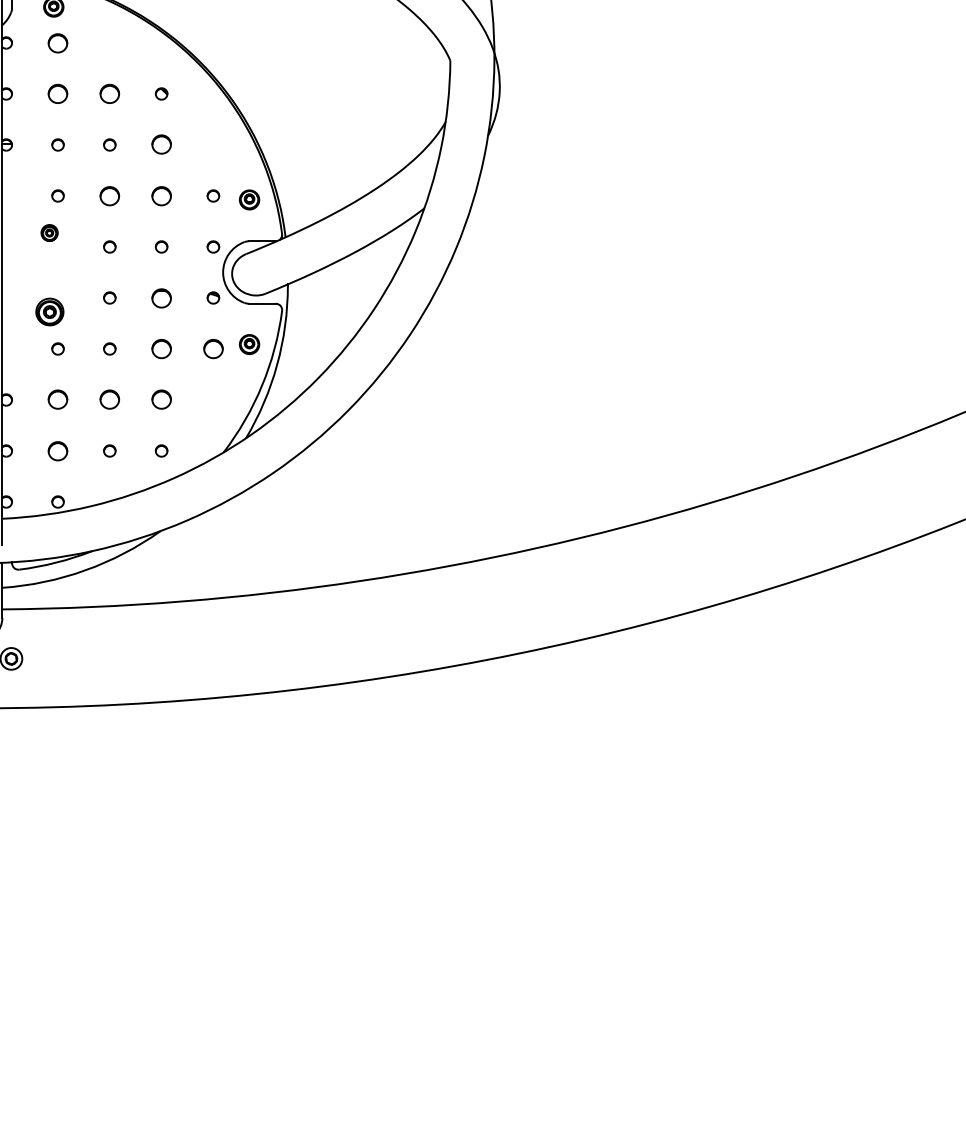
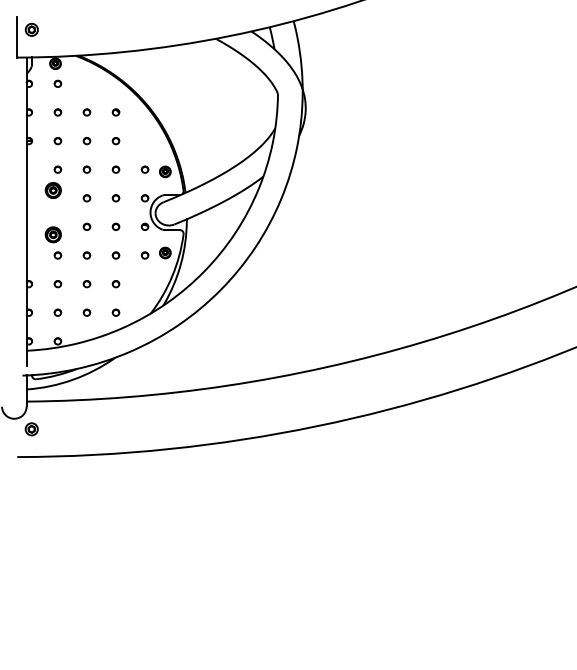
part: (57, 42) -> (57, 83), size x0.62
part: (57, 94) -> (57, 112), size x0.62
part: (108, 94) -> (86, 112), size x0.62
part: (160, 145) -> (115, 141), size x0.62
part: (108, 195) -> (86, 169), size x0.62
part: (160, 195) -> (115, 169), size x0.62
part: (48, 233) -> (52, 190), size x1.67
part: (160, 297) -> (115, 226), size x0.62
part: (160, 348) -> (115, 255), size x0.62
part: (212, 348) -> (144, 255), size x0.62
part: (57, 400) -> (57, 284), size x0.62
part: (108, 400) -> (86, 284), size x0.62
part: (160, 400) -> (115, 284), size x0.62
part: (57, 450) -> (57, 312), size x0.62

